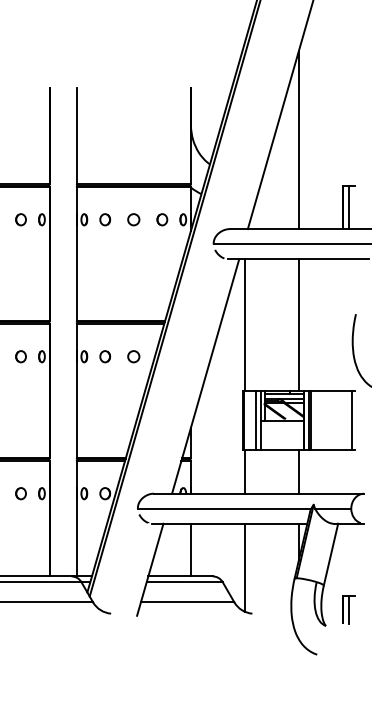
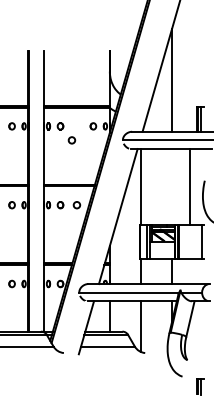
circle: (132, 219) -> (71, 140), moved
line: (298, 324) -> (189, 186), moved
part: (348, 609) -> (200, 386), moved

